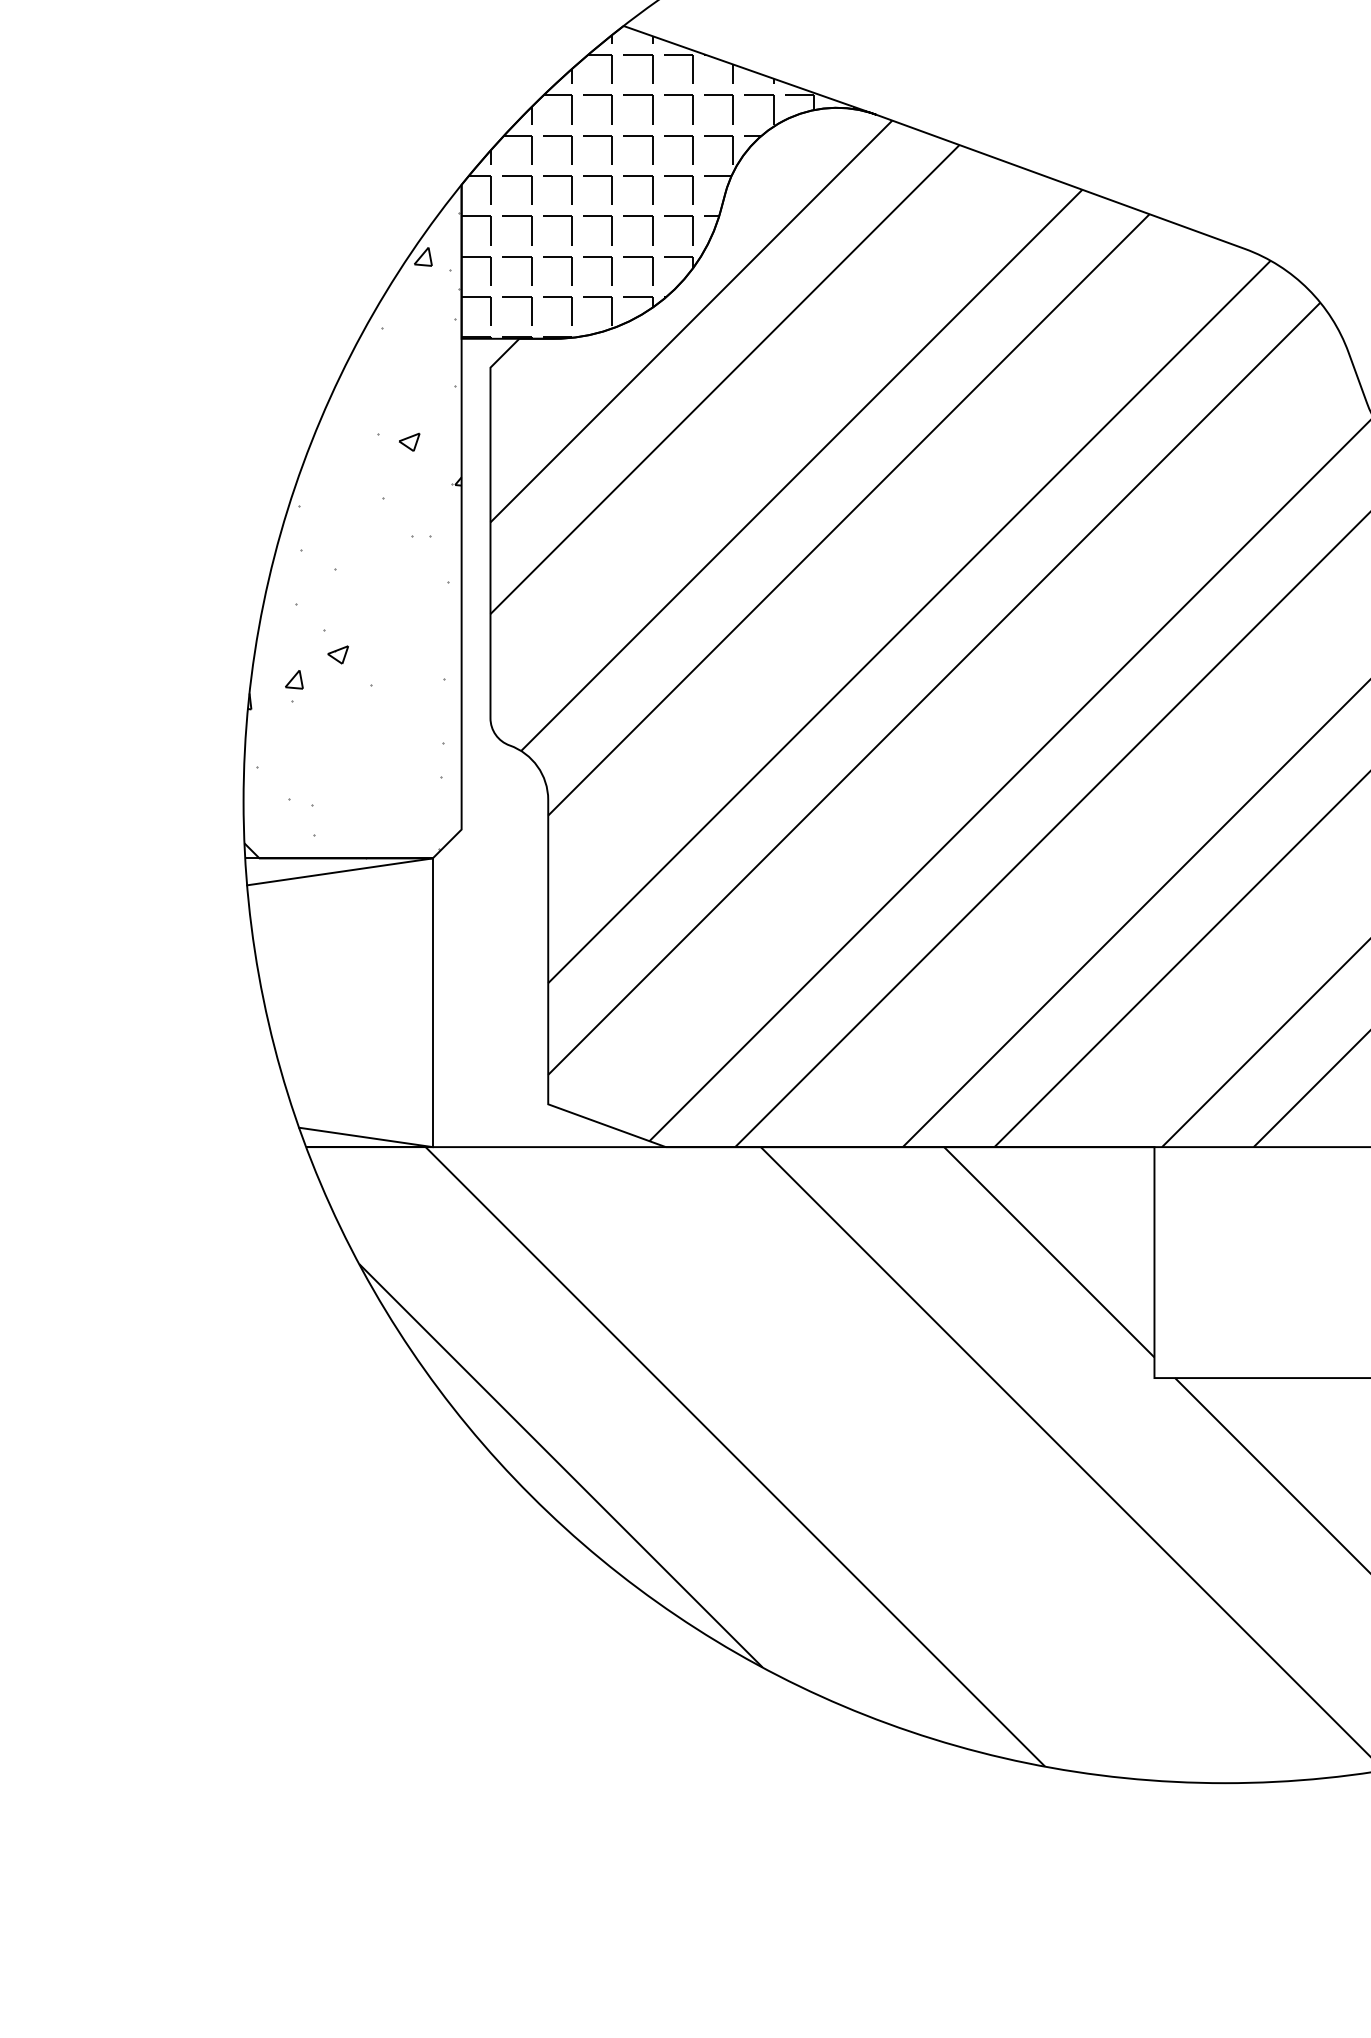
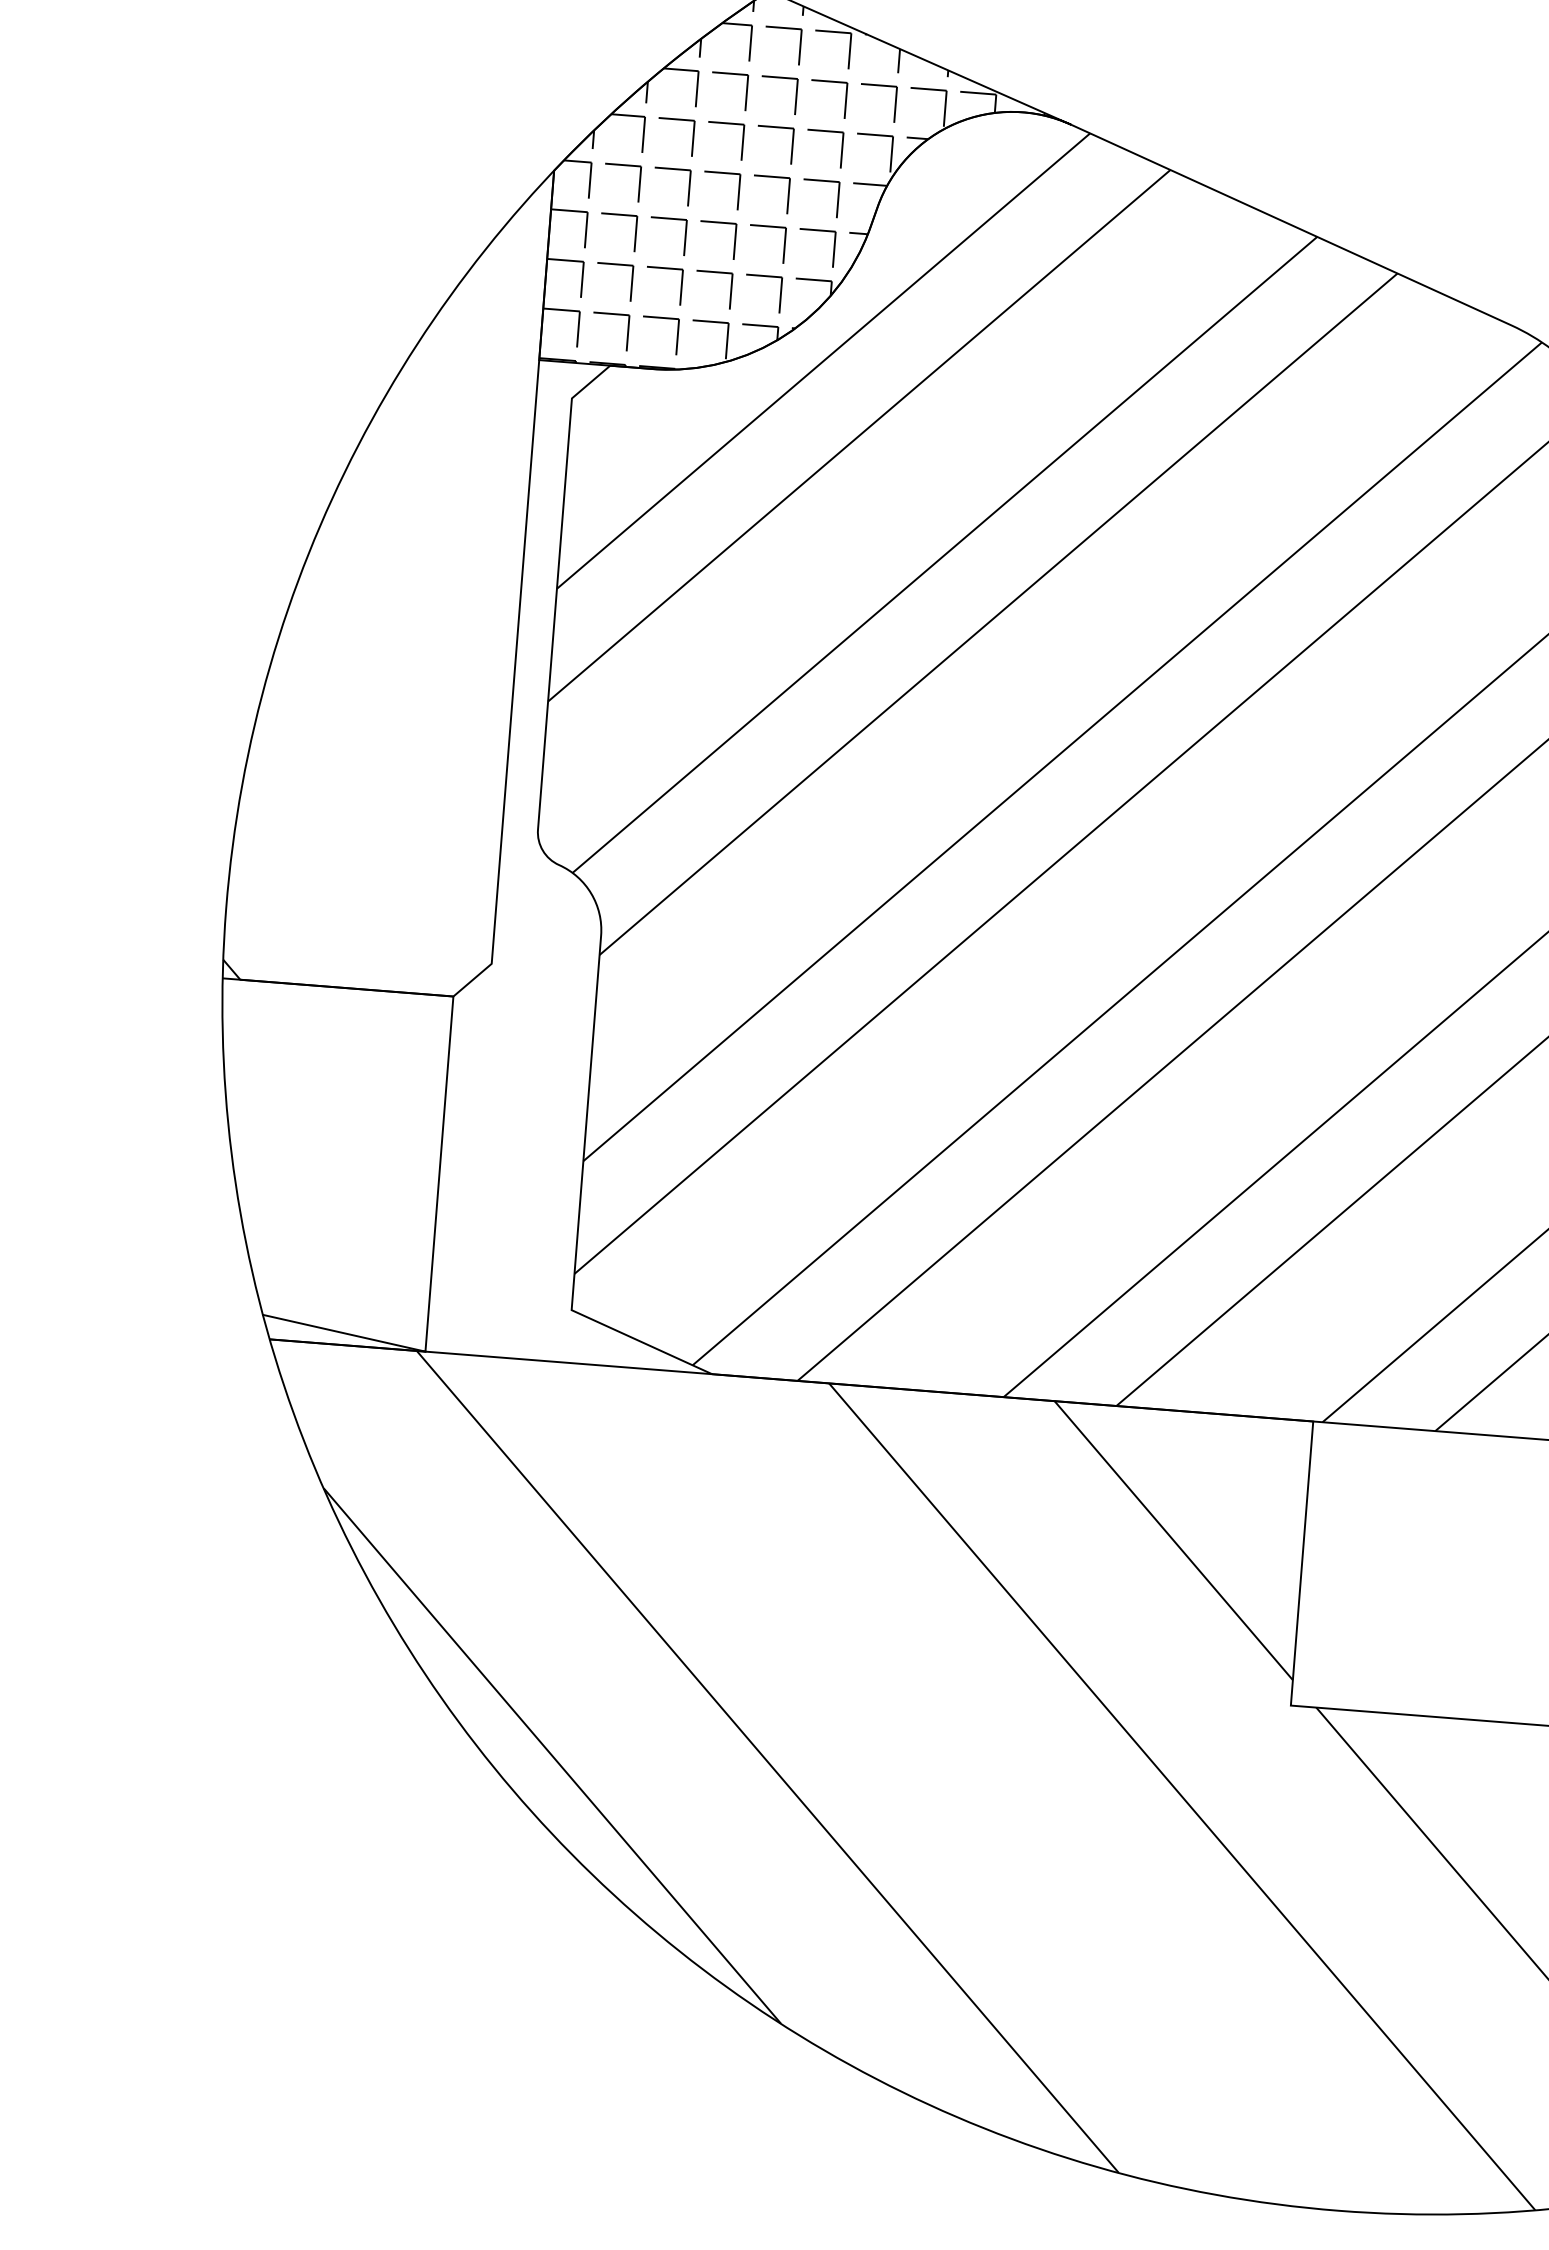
hatch: (354, 535) -> (388, 591), removed
line: (339, 871) -> (337, 1003), removed

